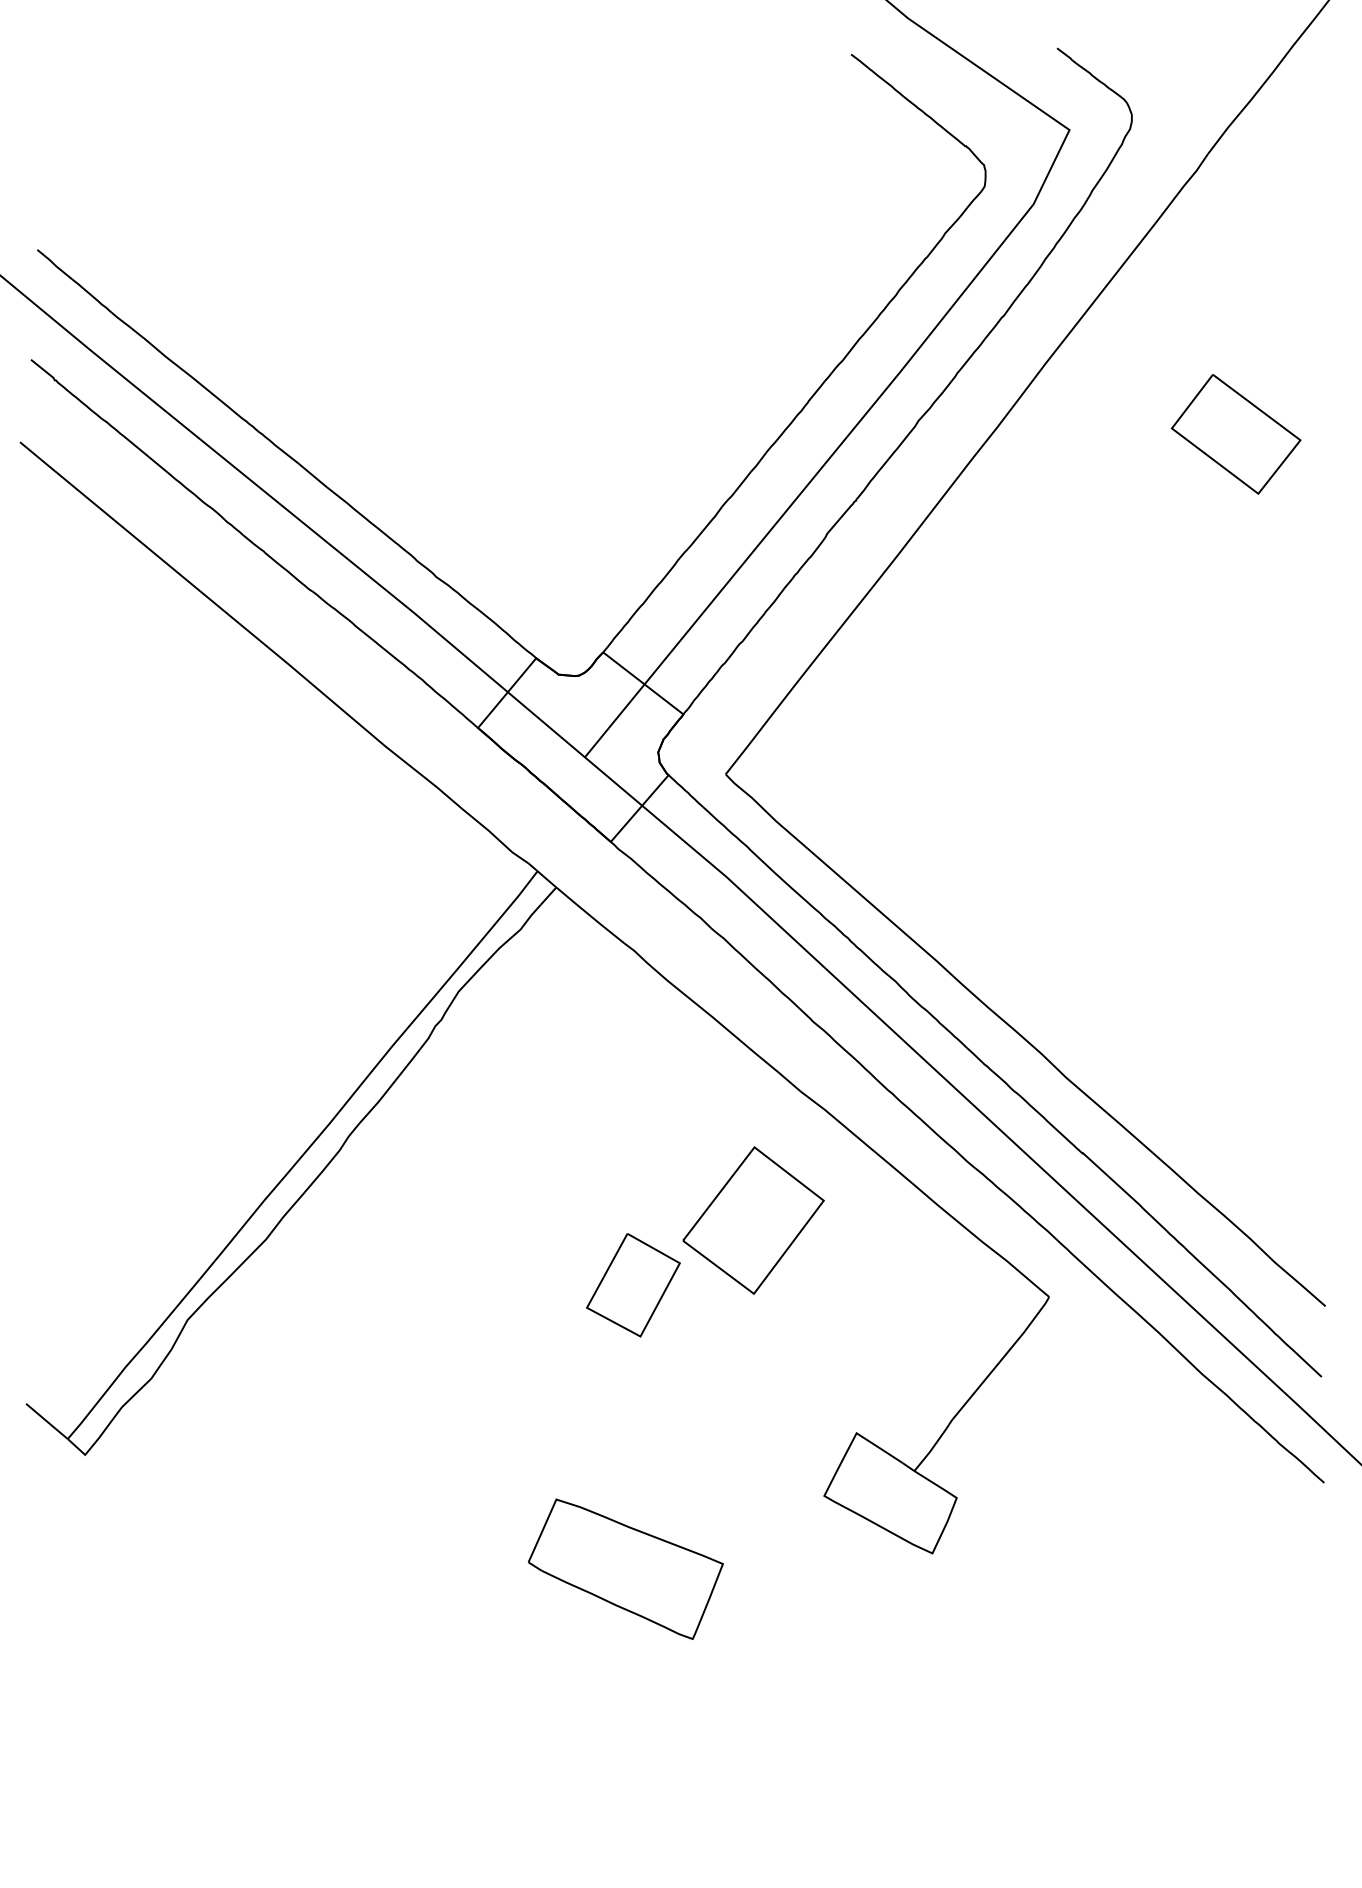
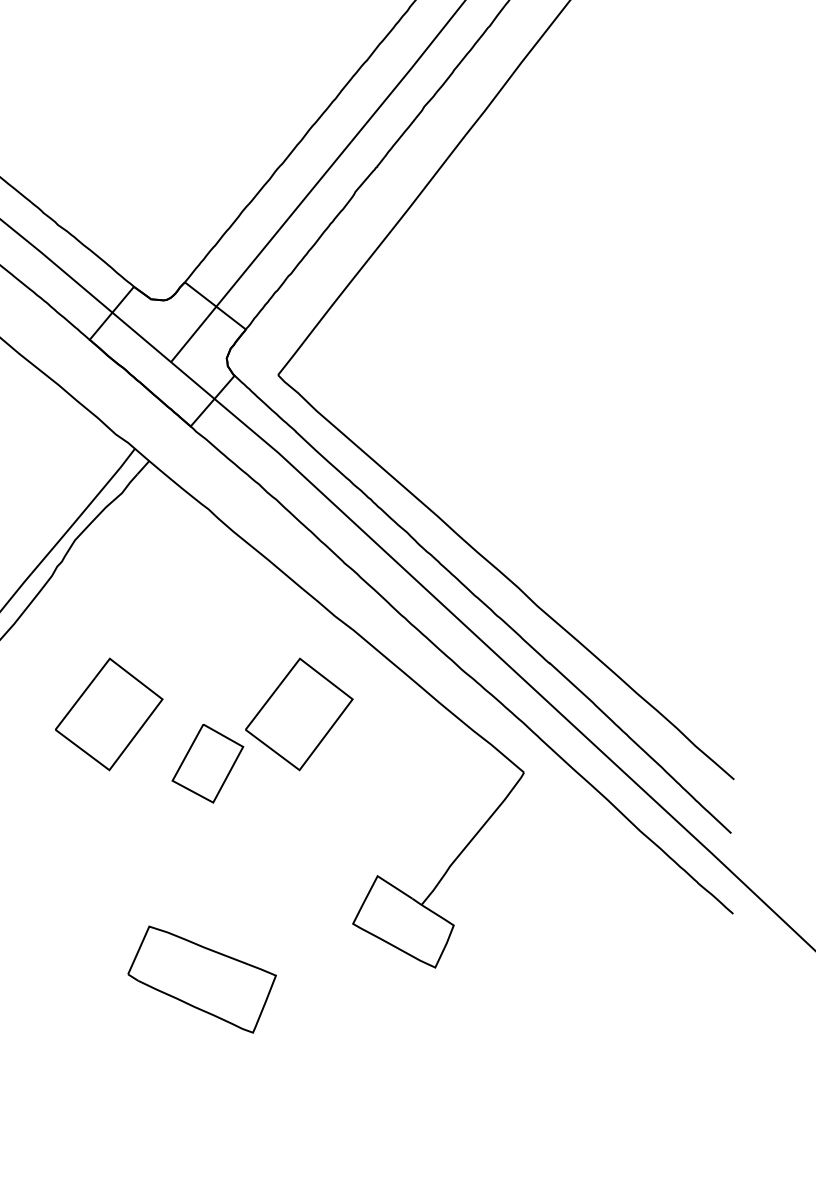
part: (1235, 434) -> (665, 116), removed
part: (503, 1220) -> (109, 714), added

